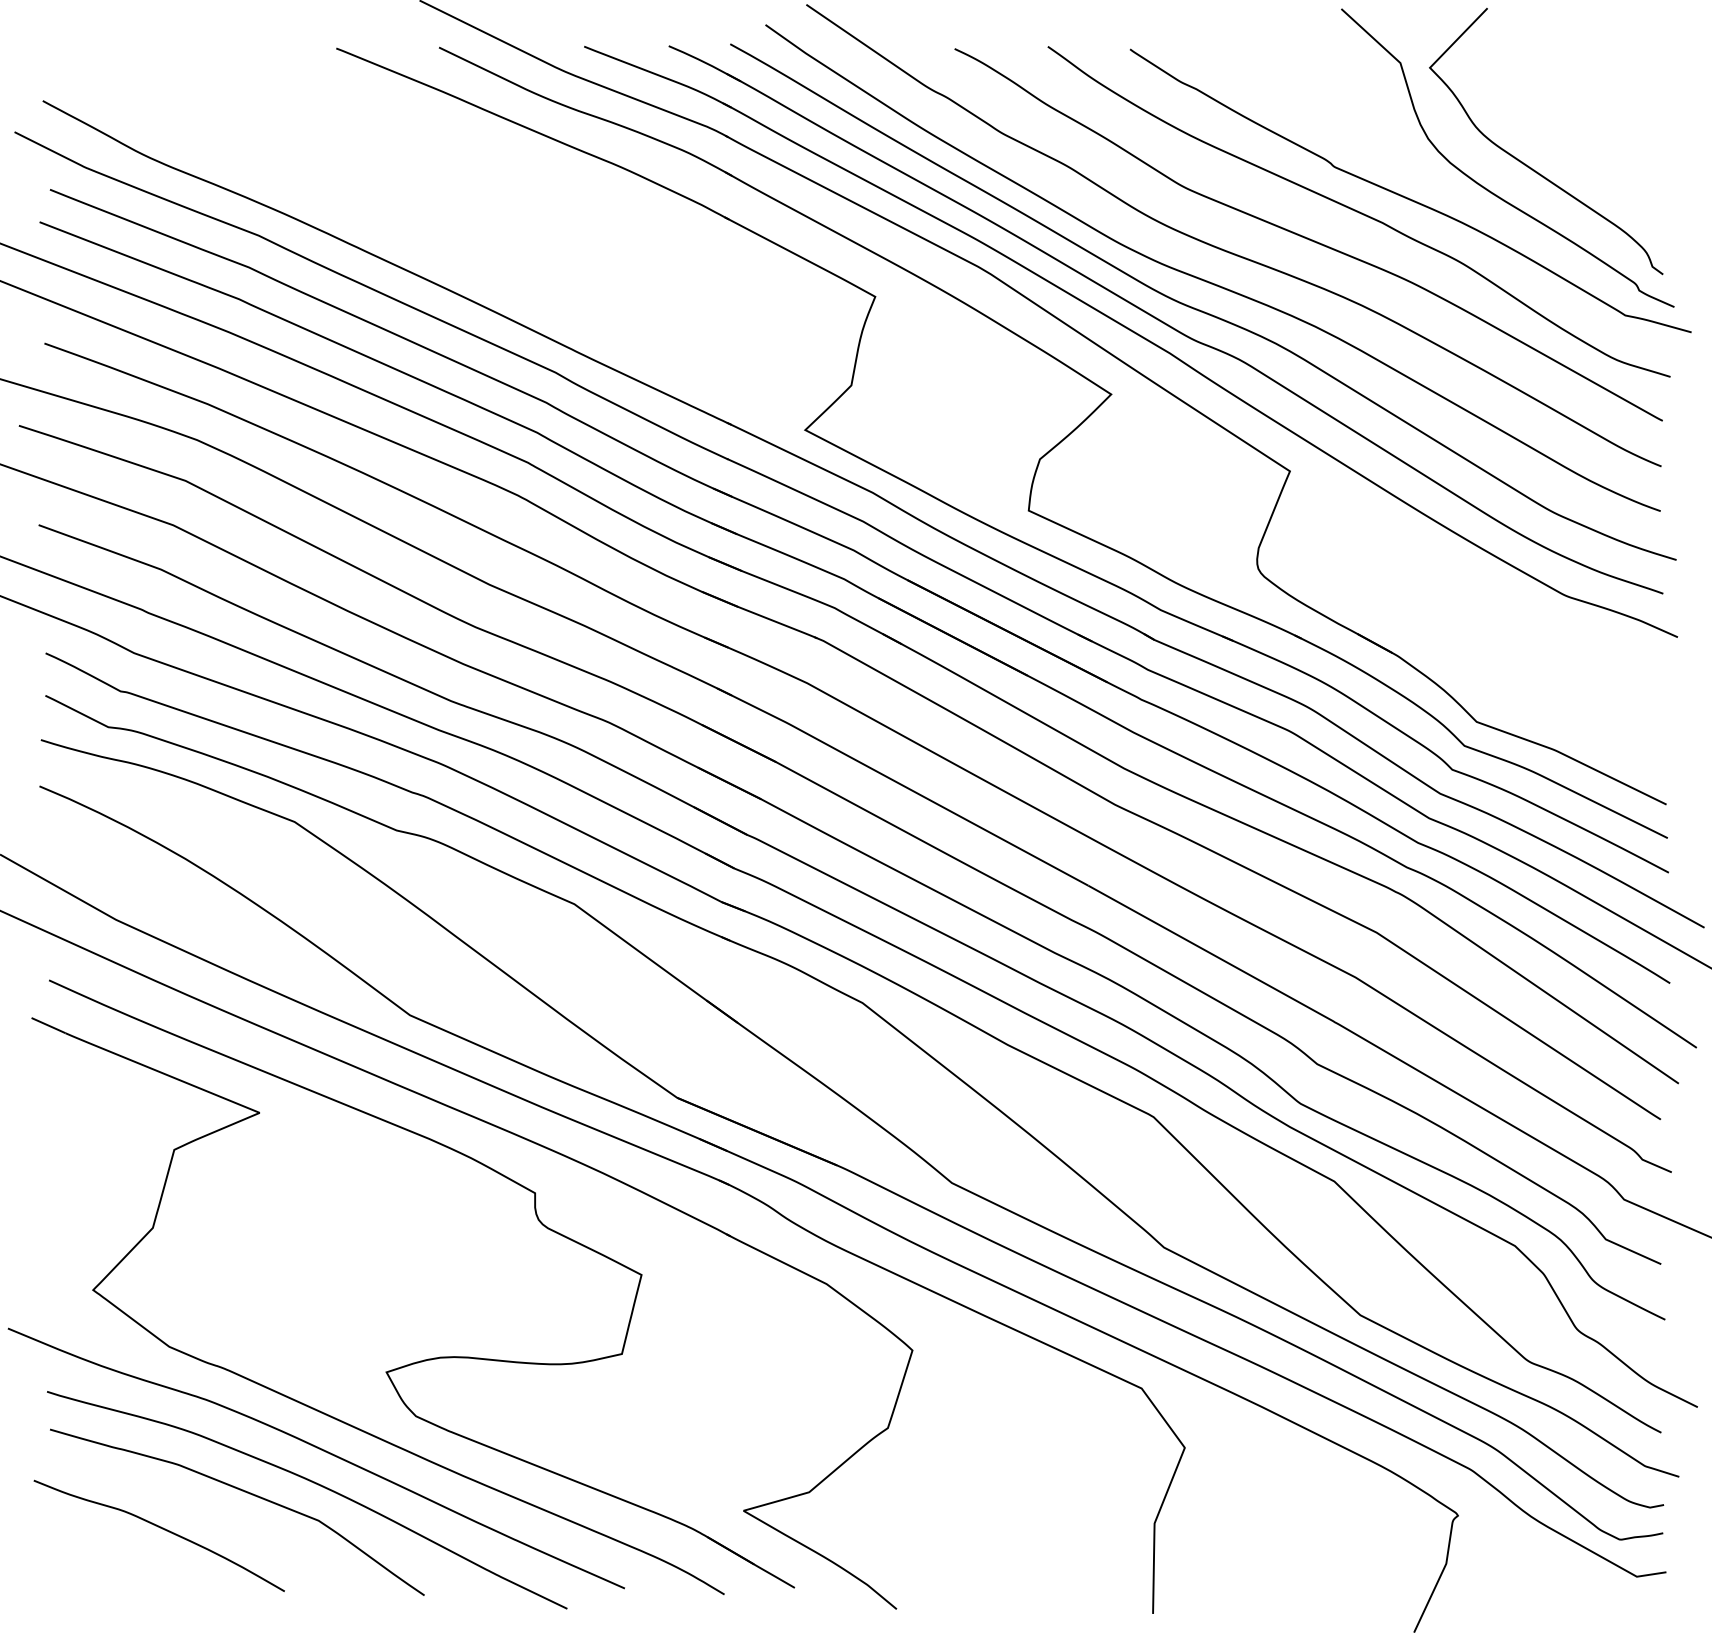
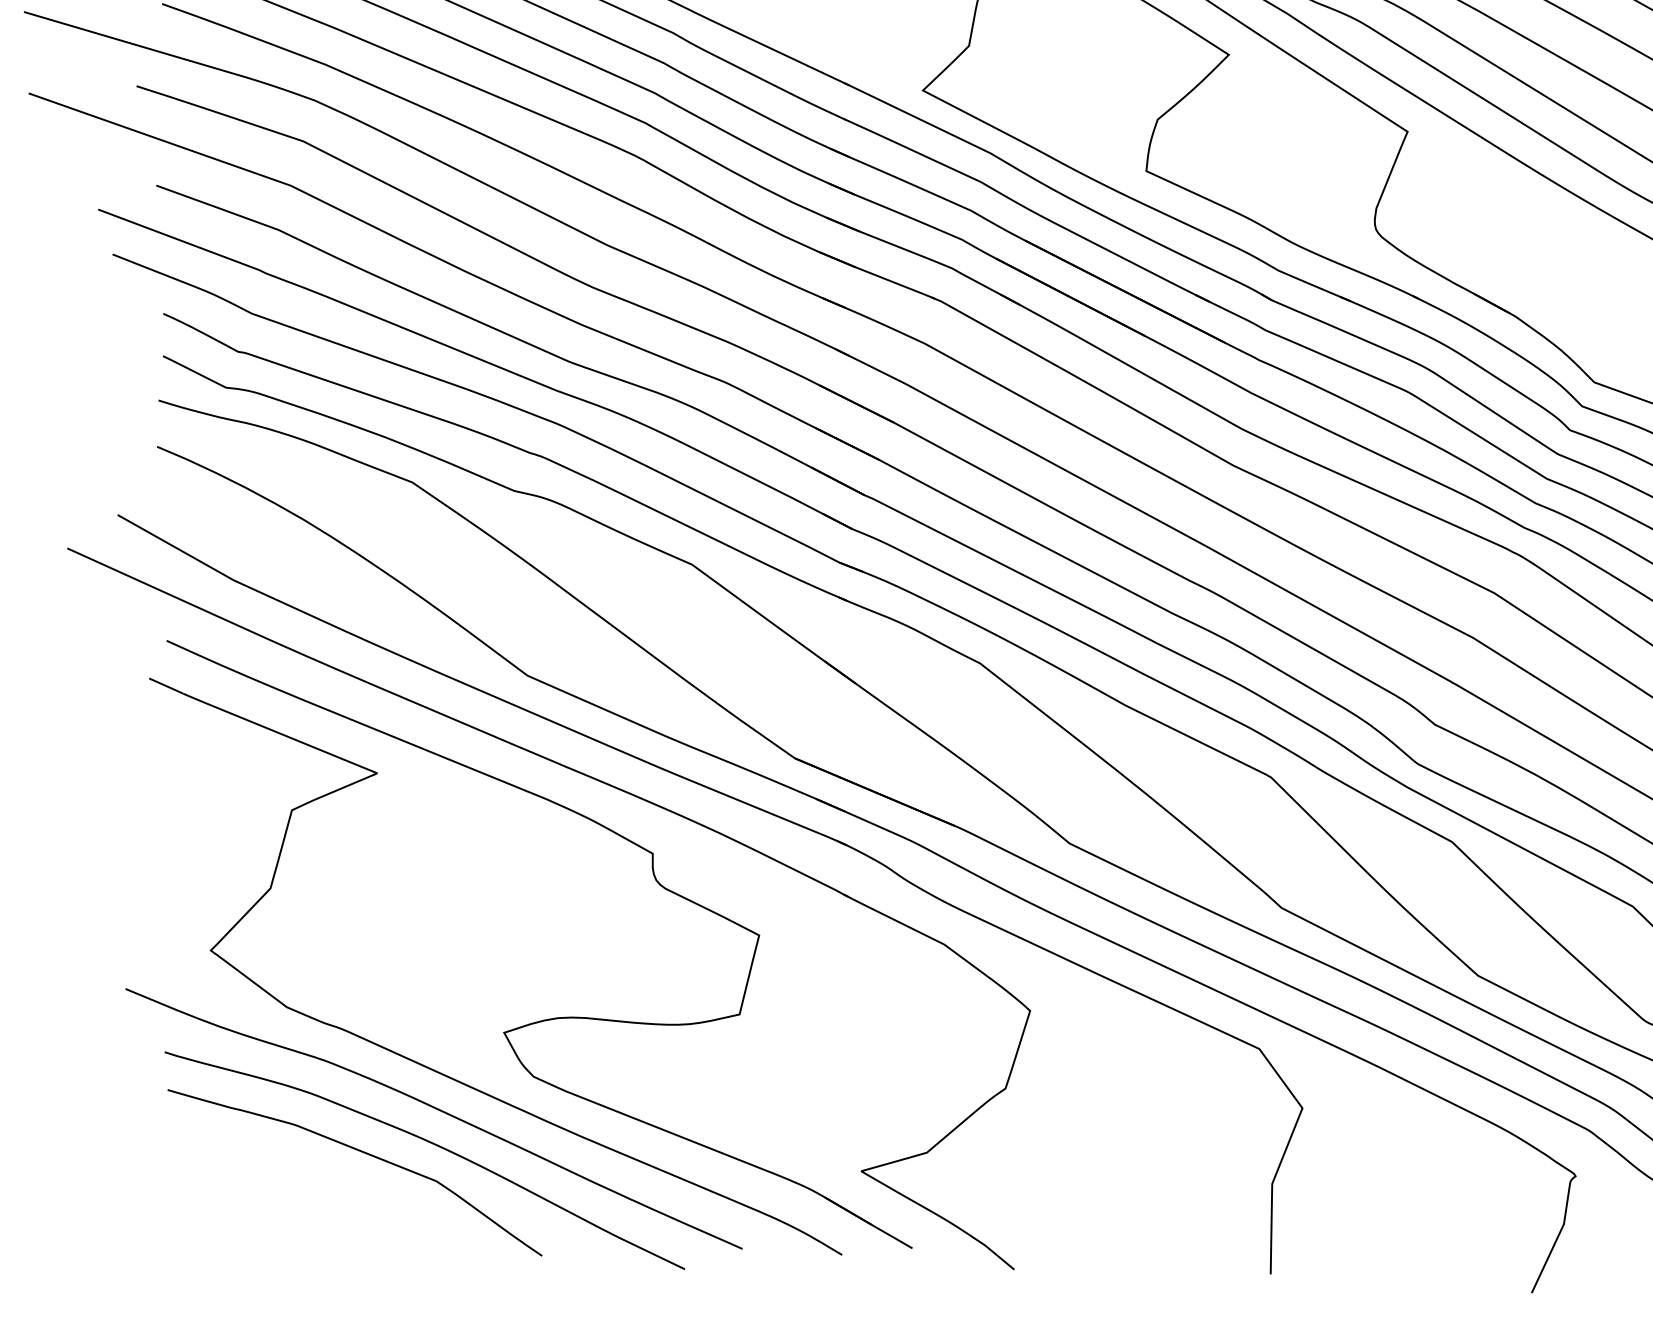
curve: (162, 1529) -> (280, 1189), removed

